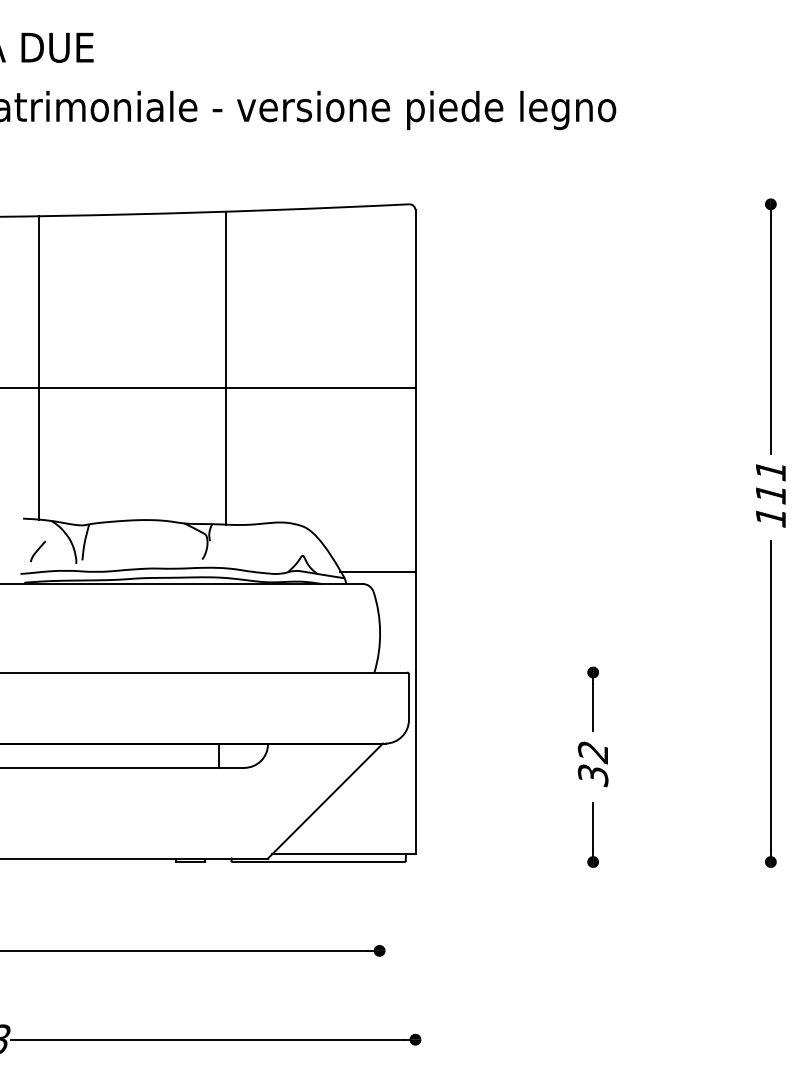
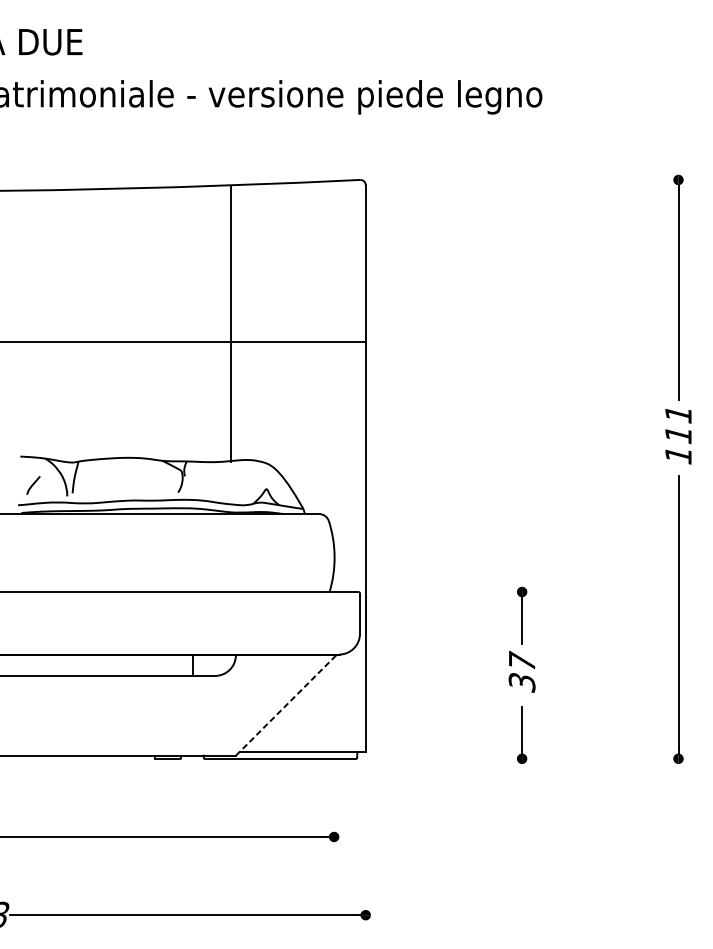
line: (39, 367) -> (34, 323), removed
line: (225, 367) -> (230, 323), moved
line: (377, 571) -> (332, 503), removed
text: (592, 751) -> (521, 661), 32 -> 37
line: (325, 800) -> (286, 704), solid -> dashed

